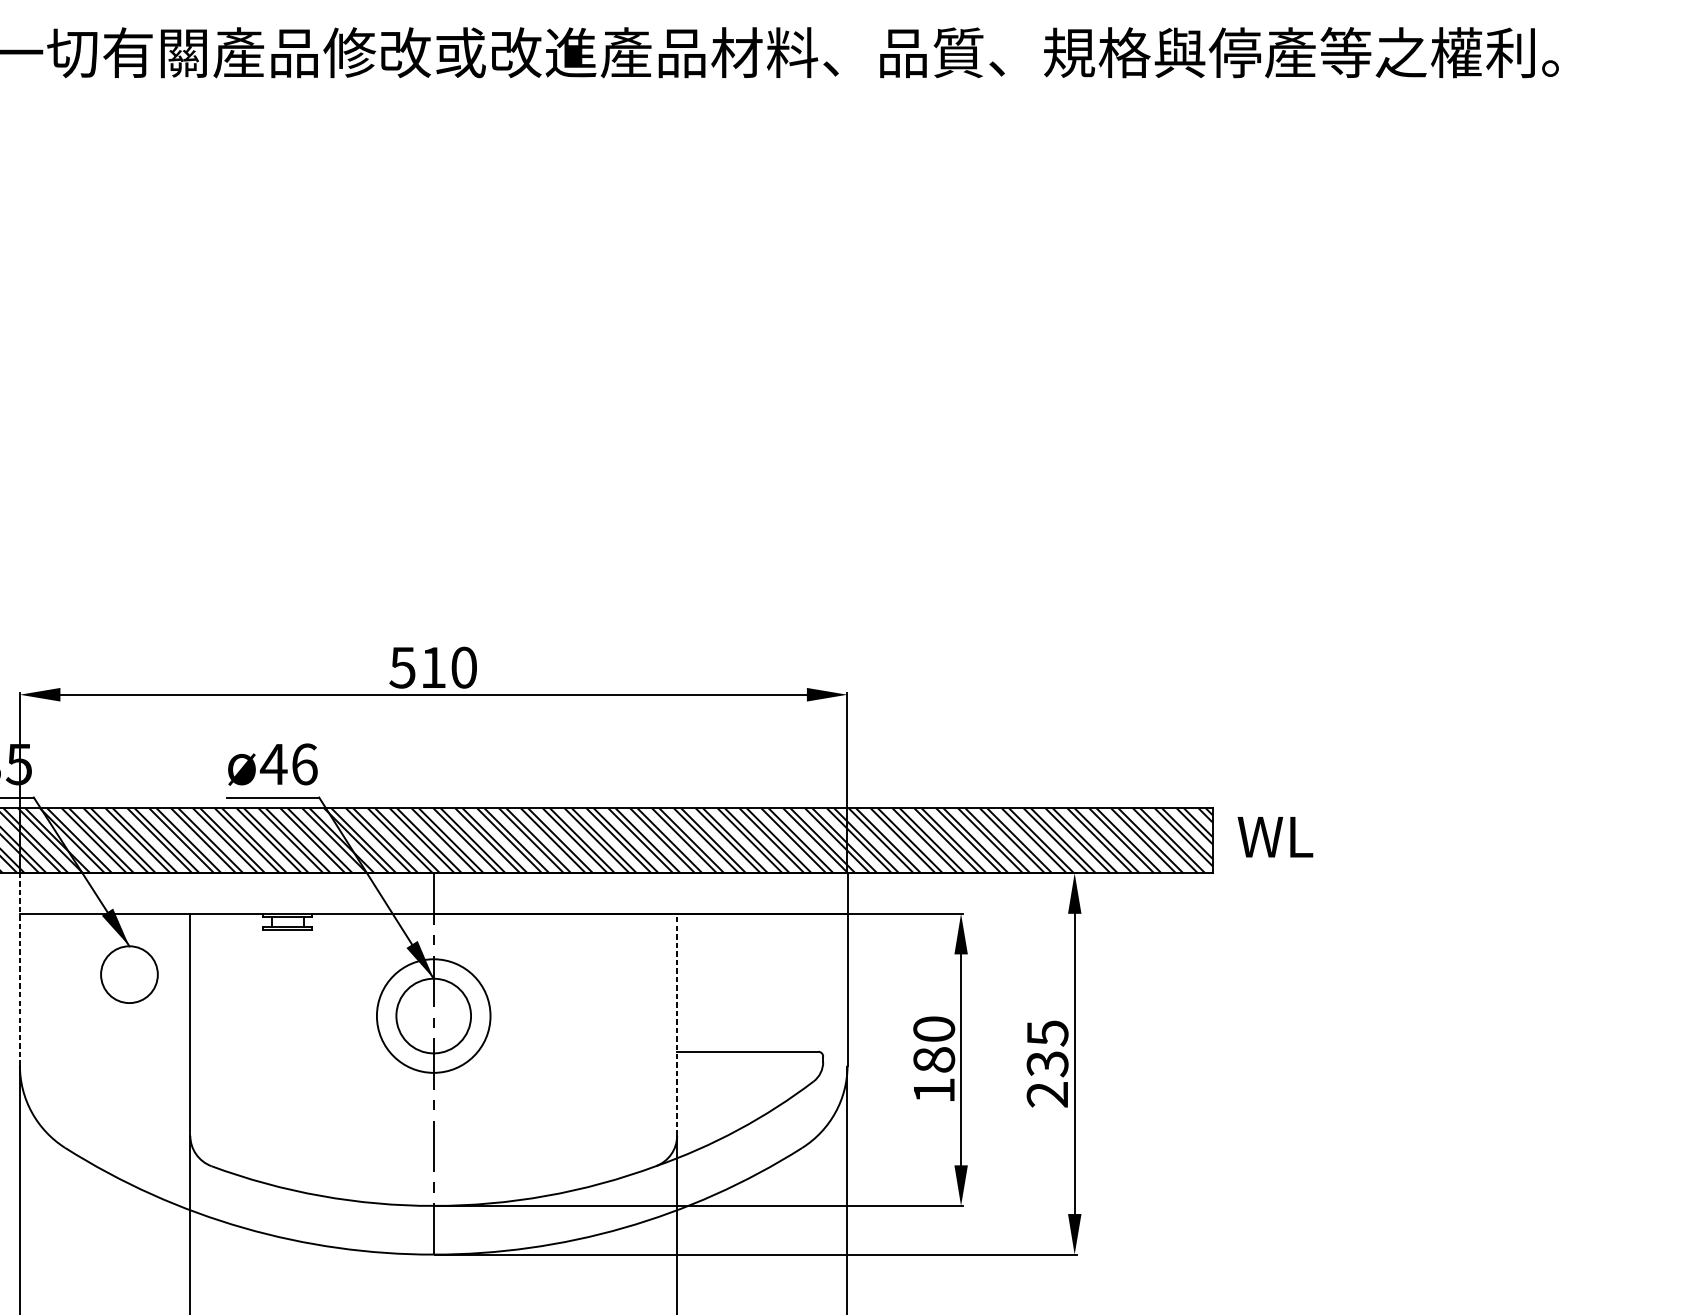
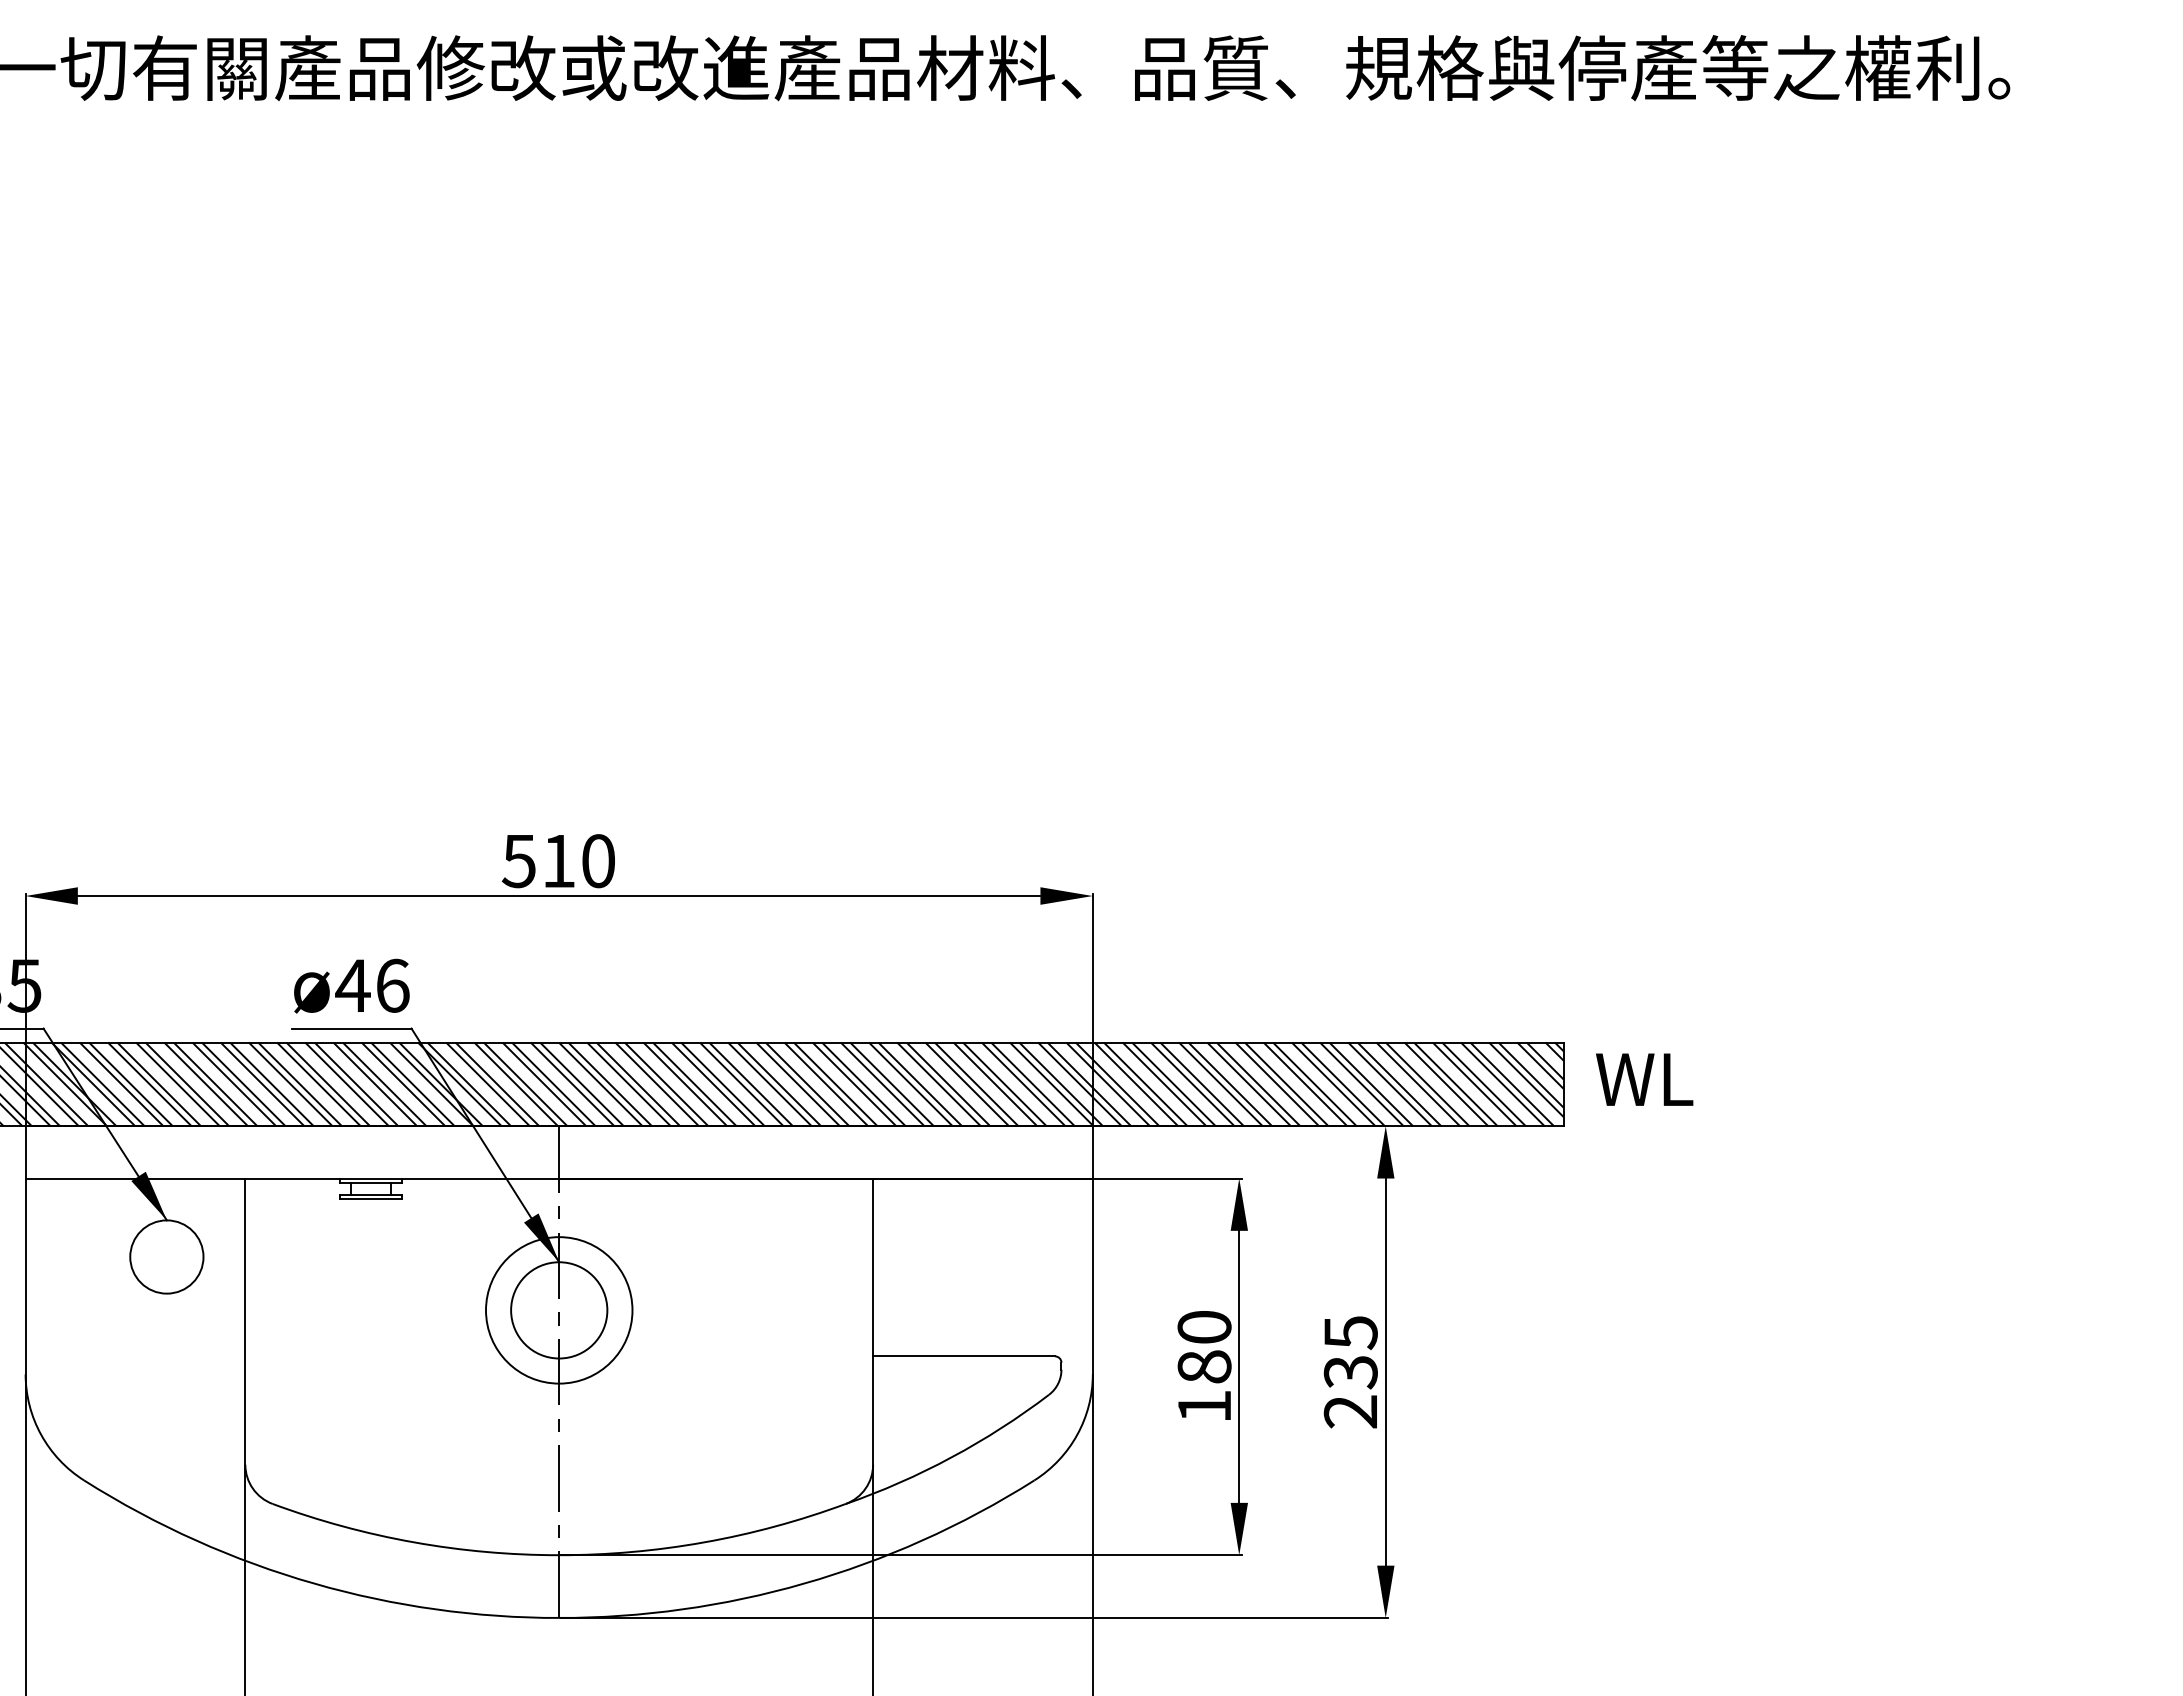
line: (19, 968) -> (25, 1249), dashed -> solid
line: (677, 1024) -> (873, 1321), dashed -> solid

